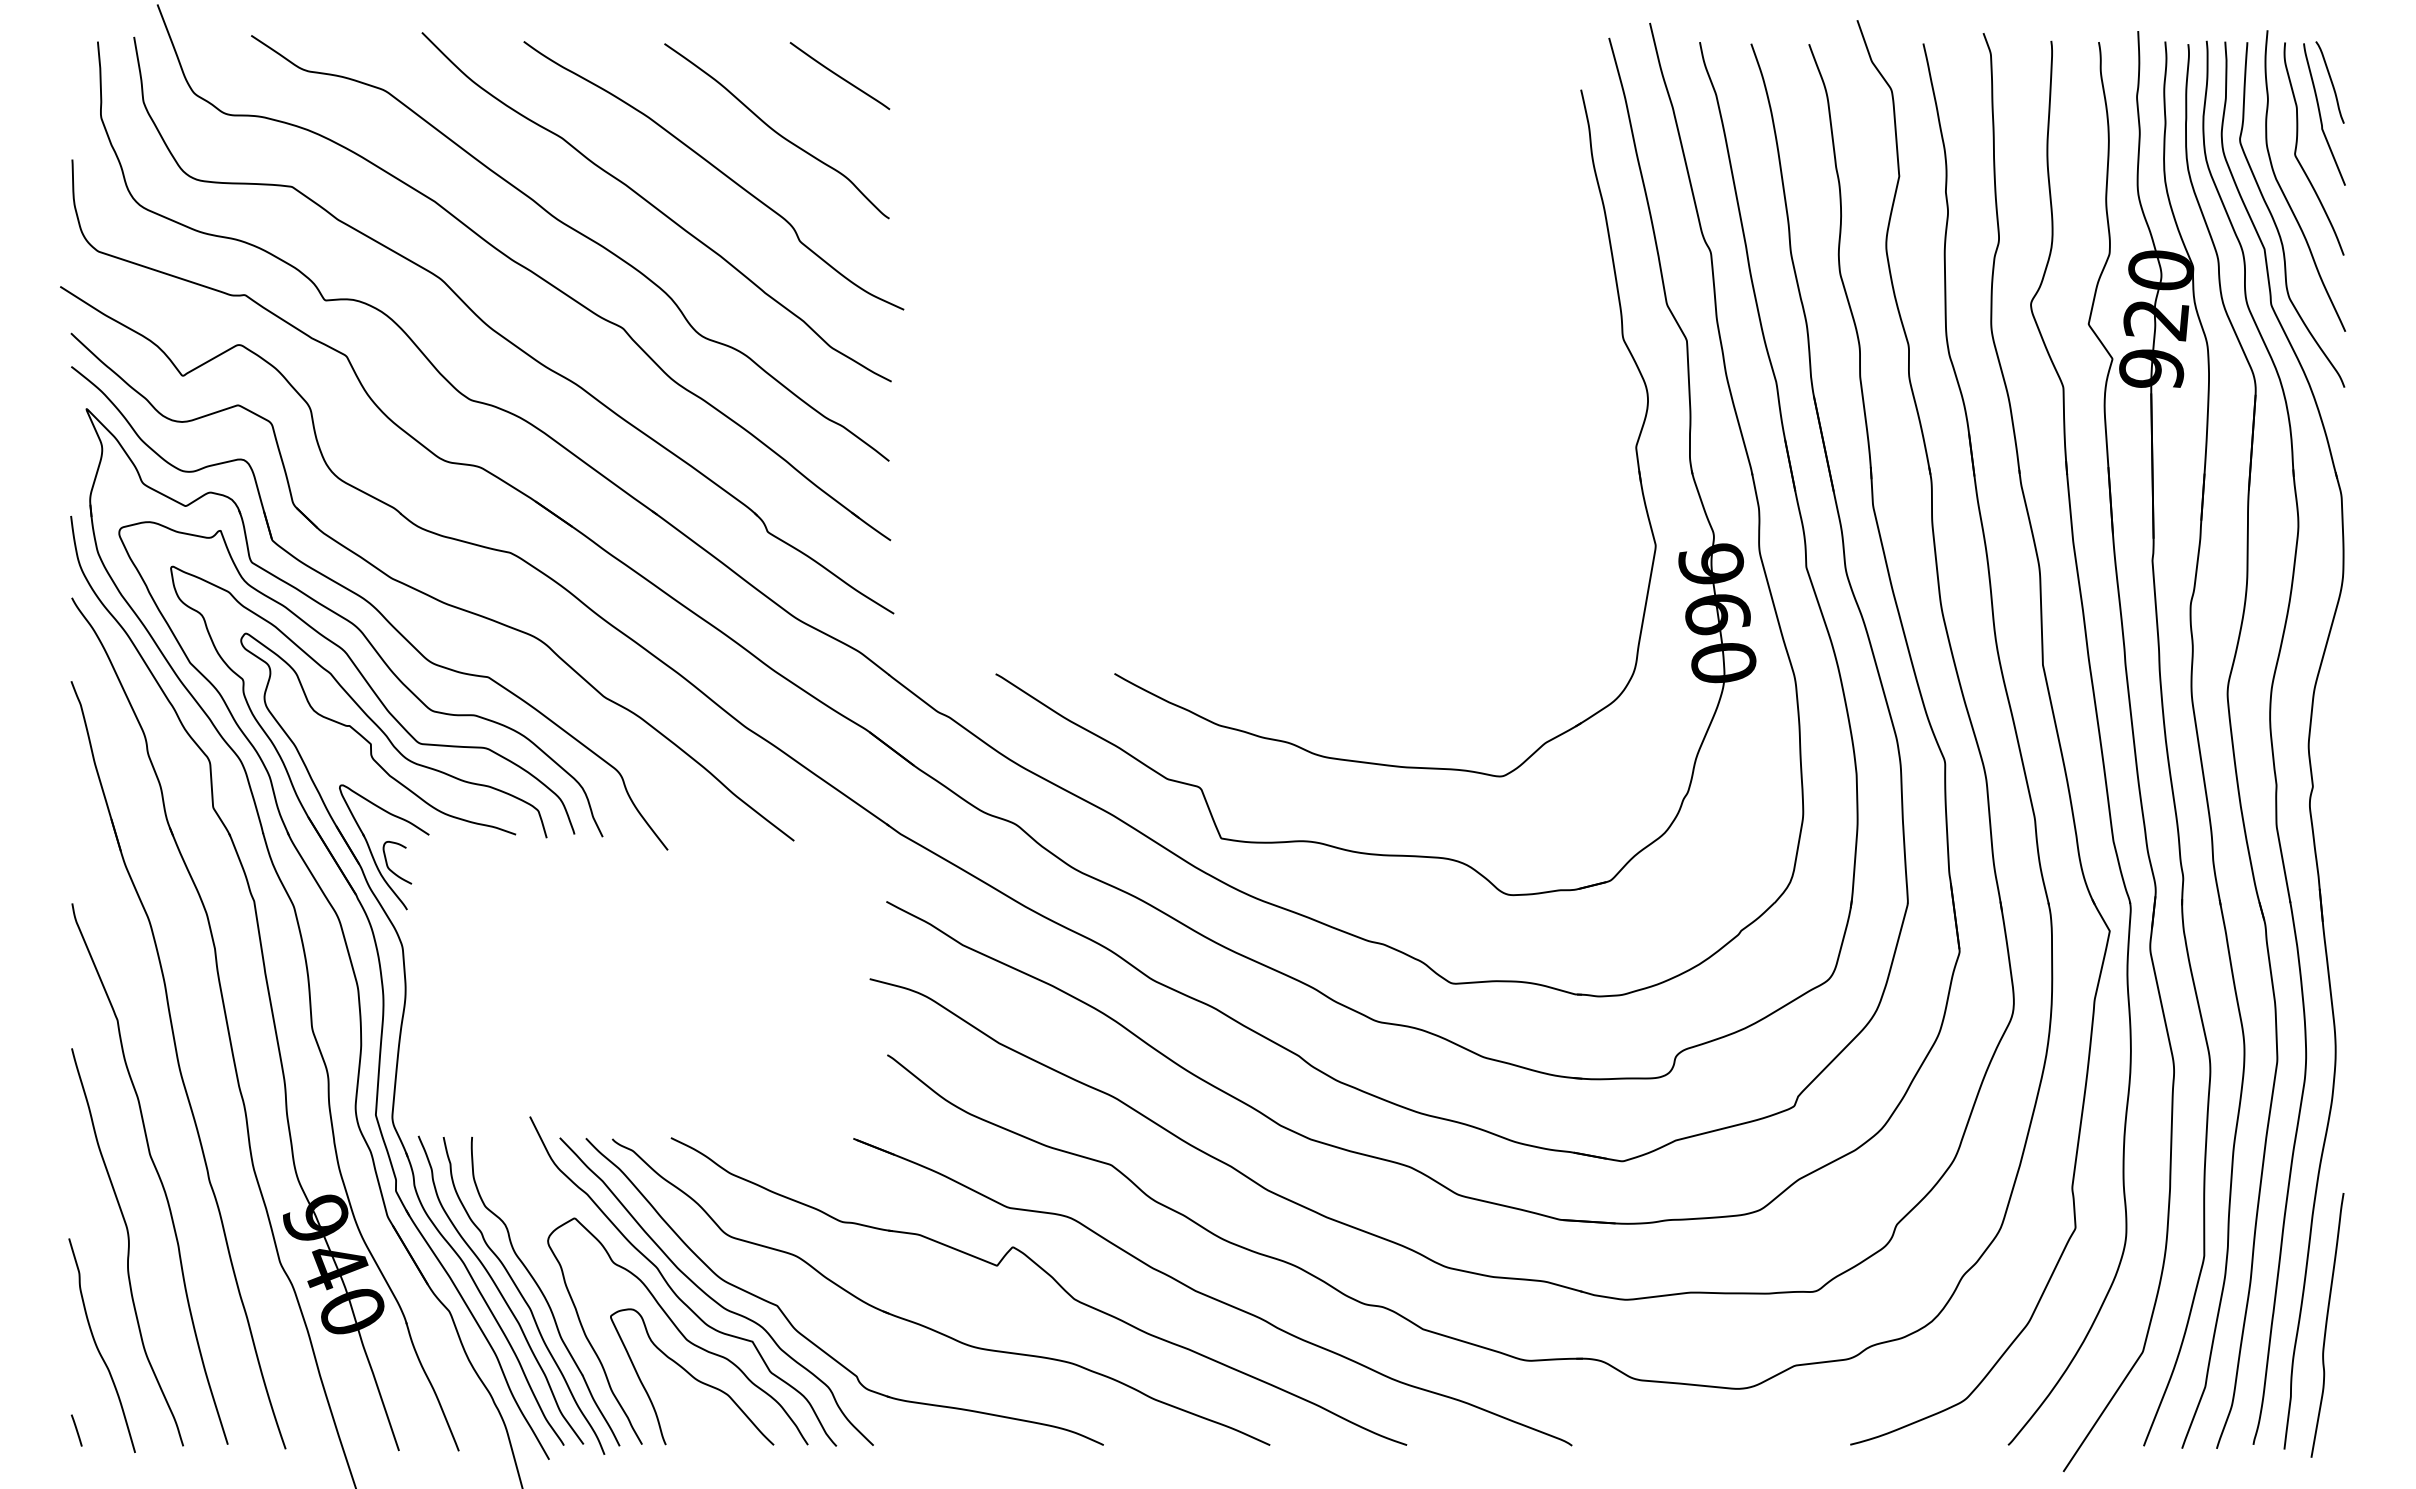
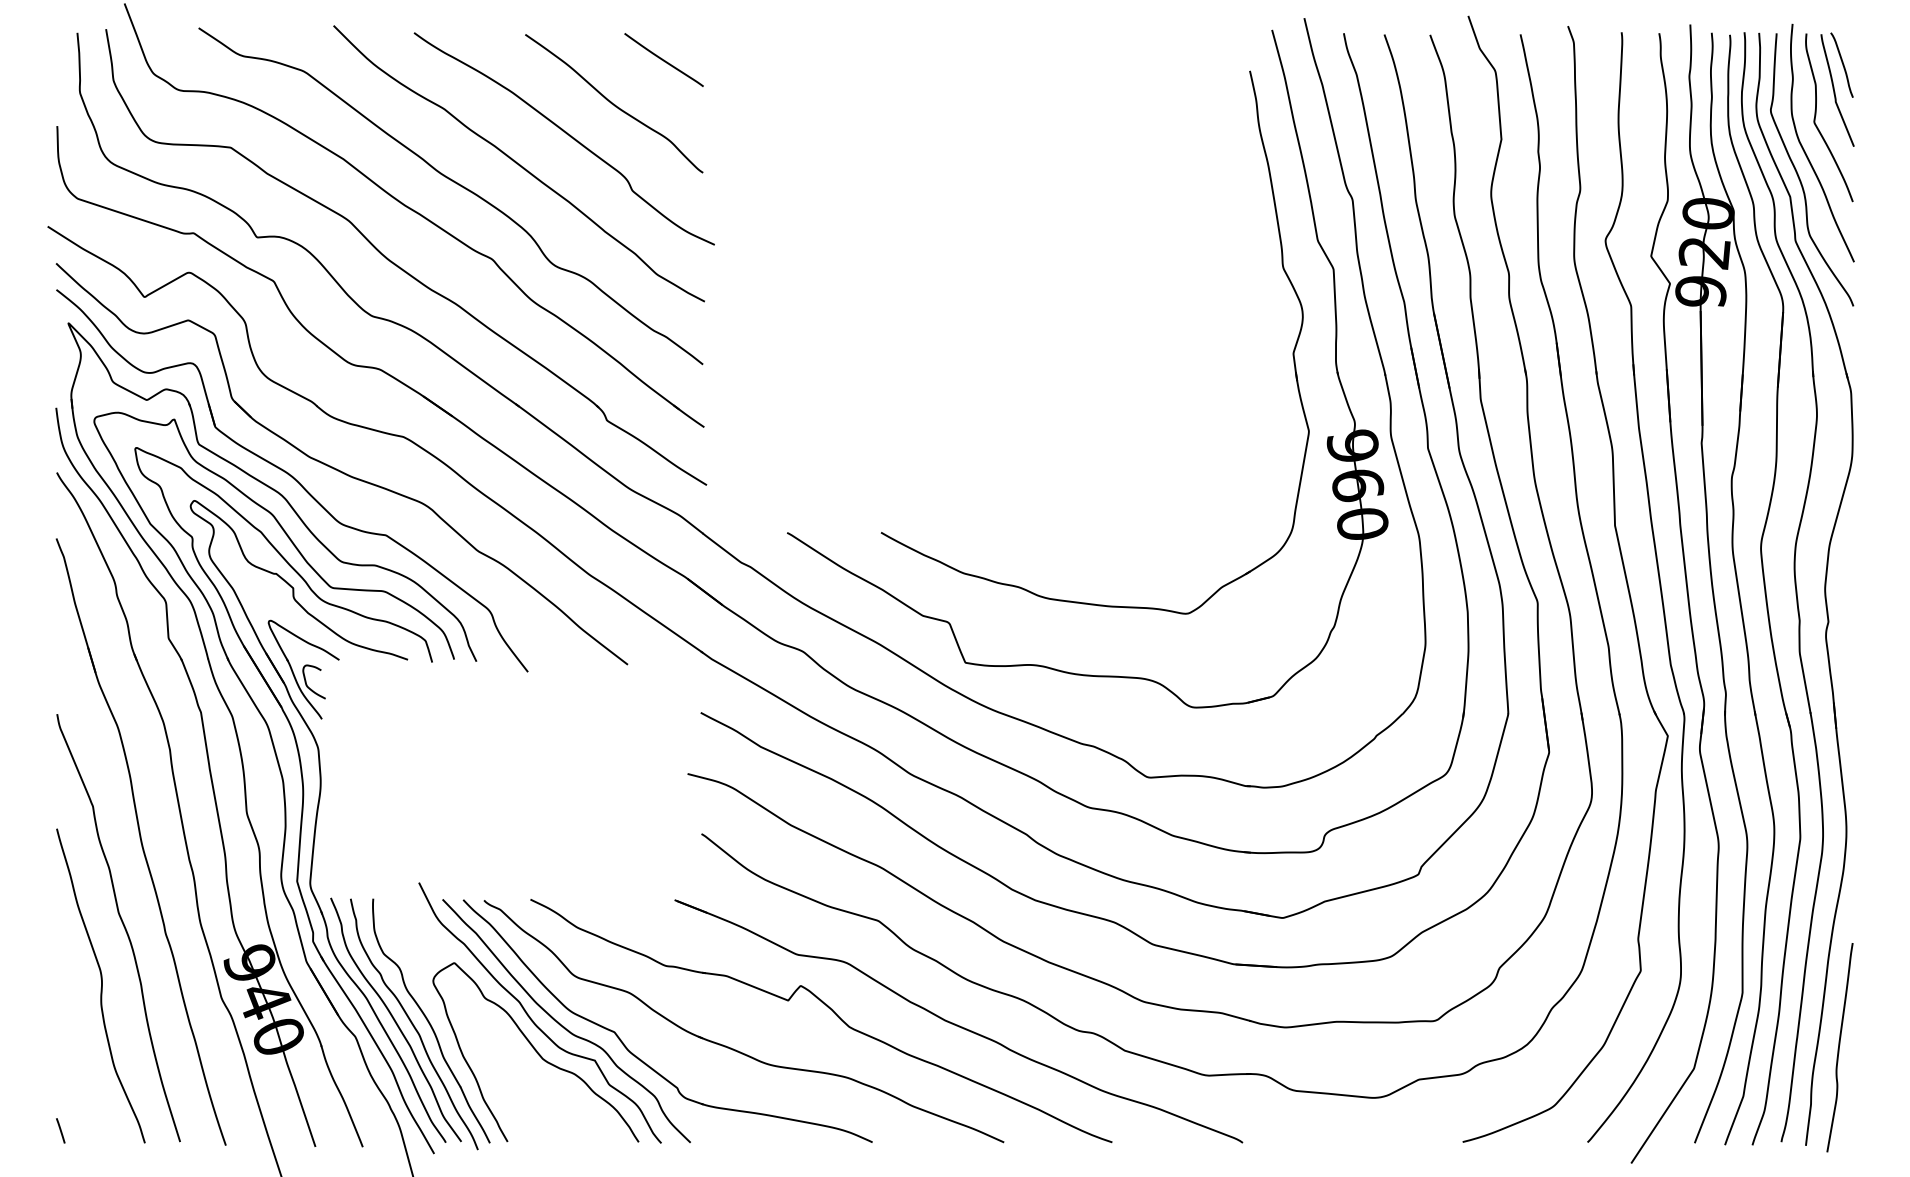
curve: (97, 1345) -> (77, 1063), removed
curve: (692, 1377) -> (547, 1088), removed

